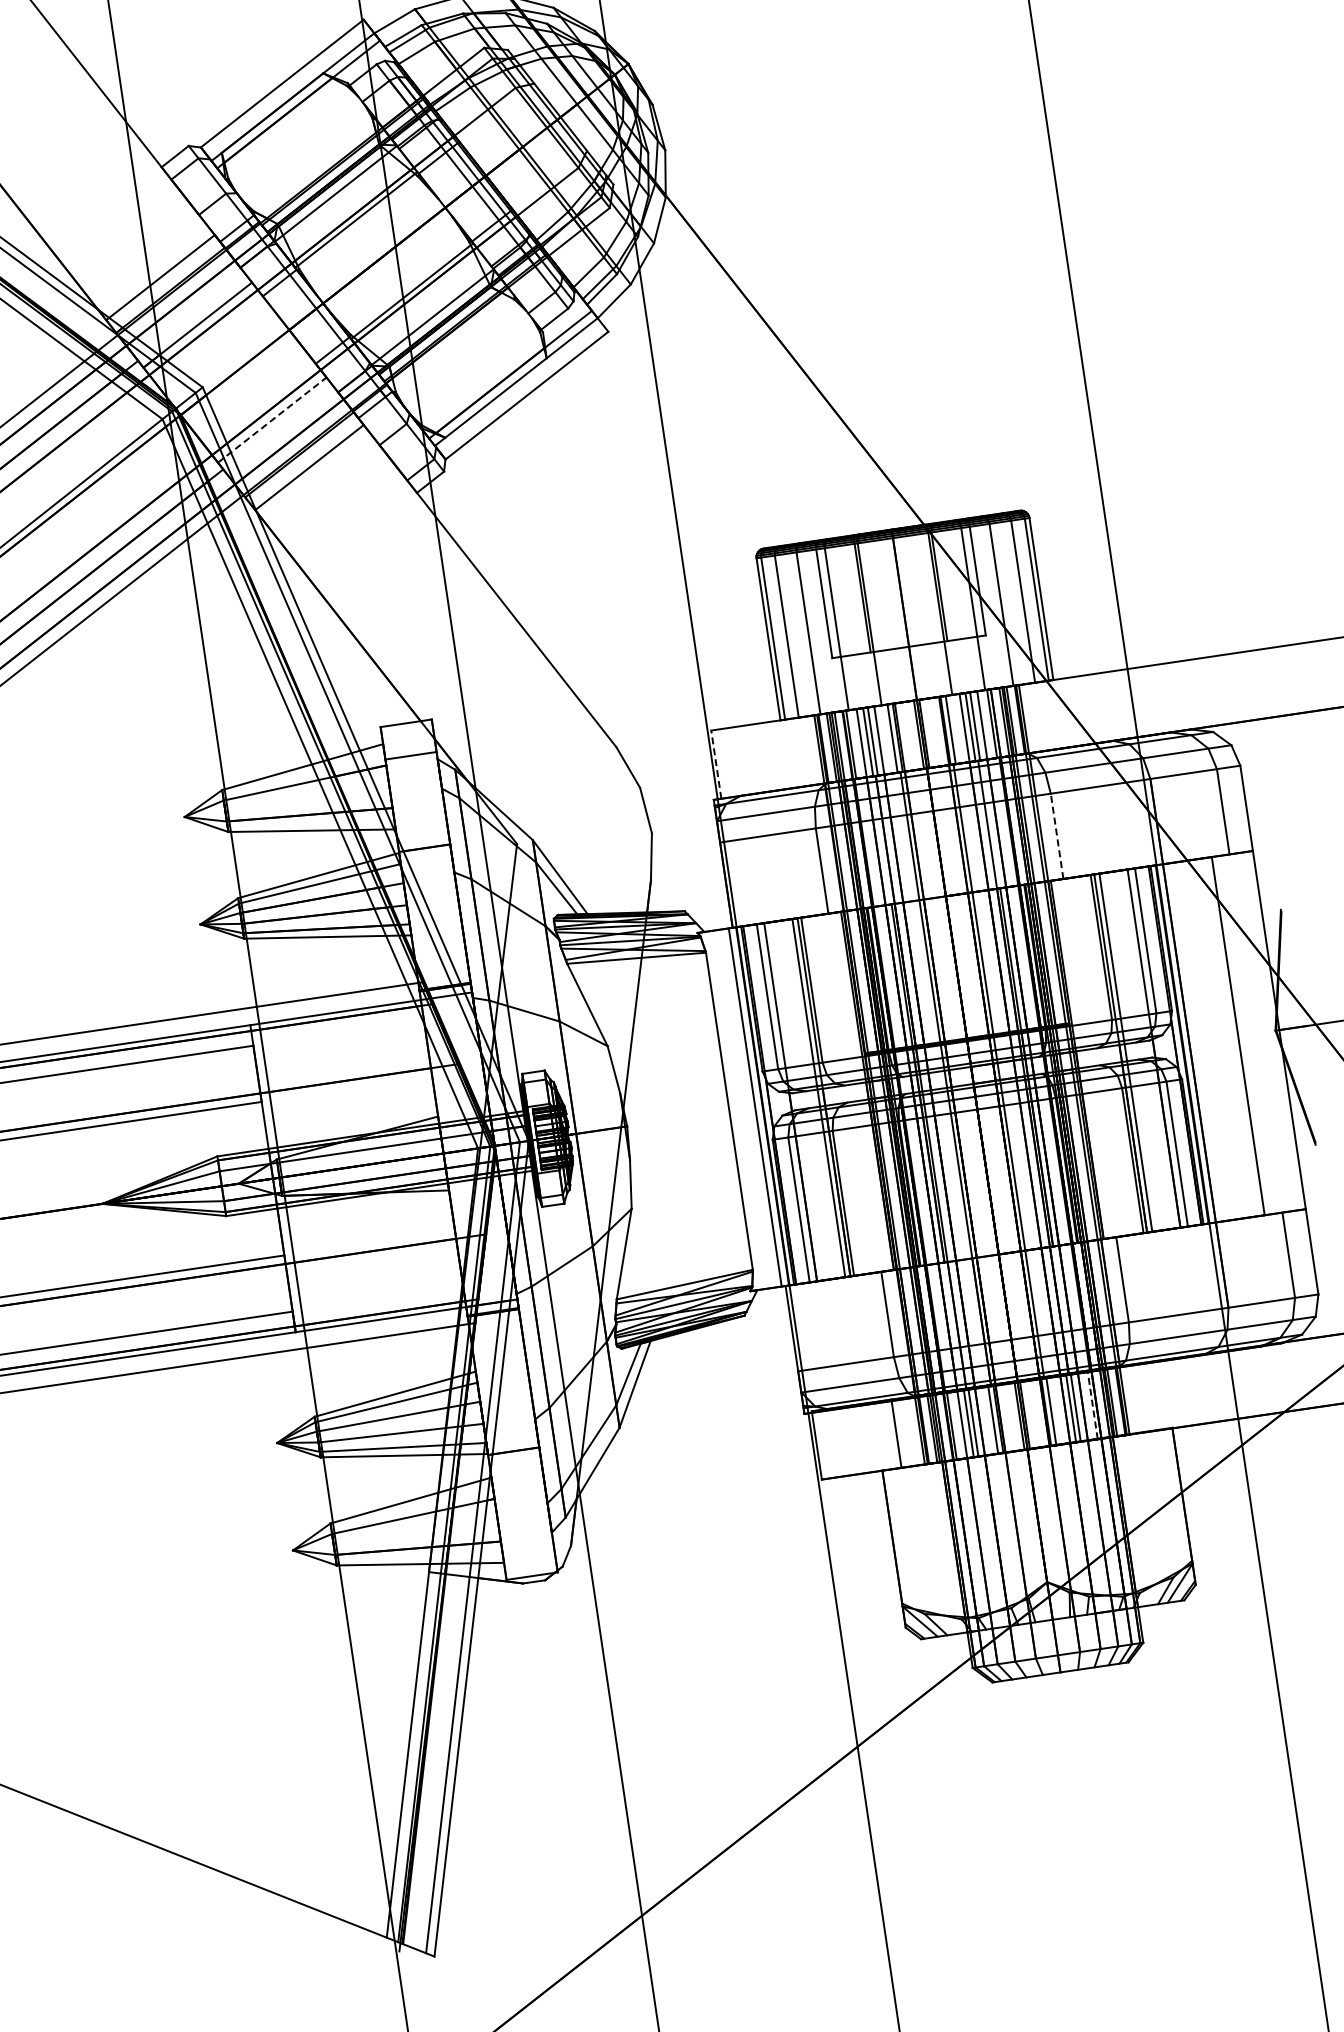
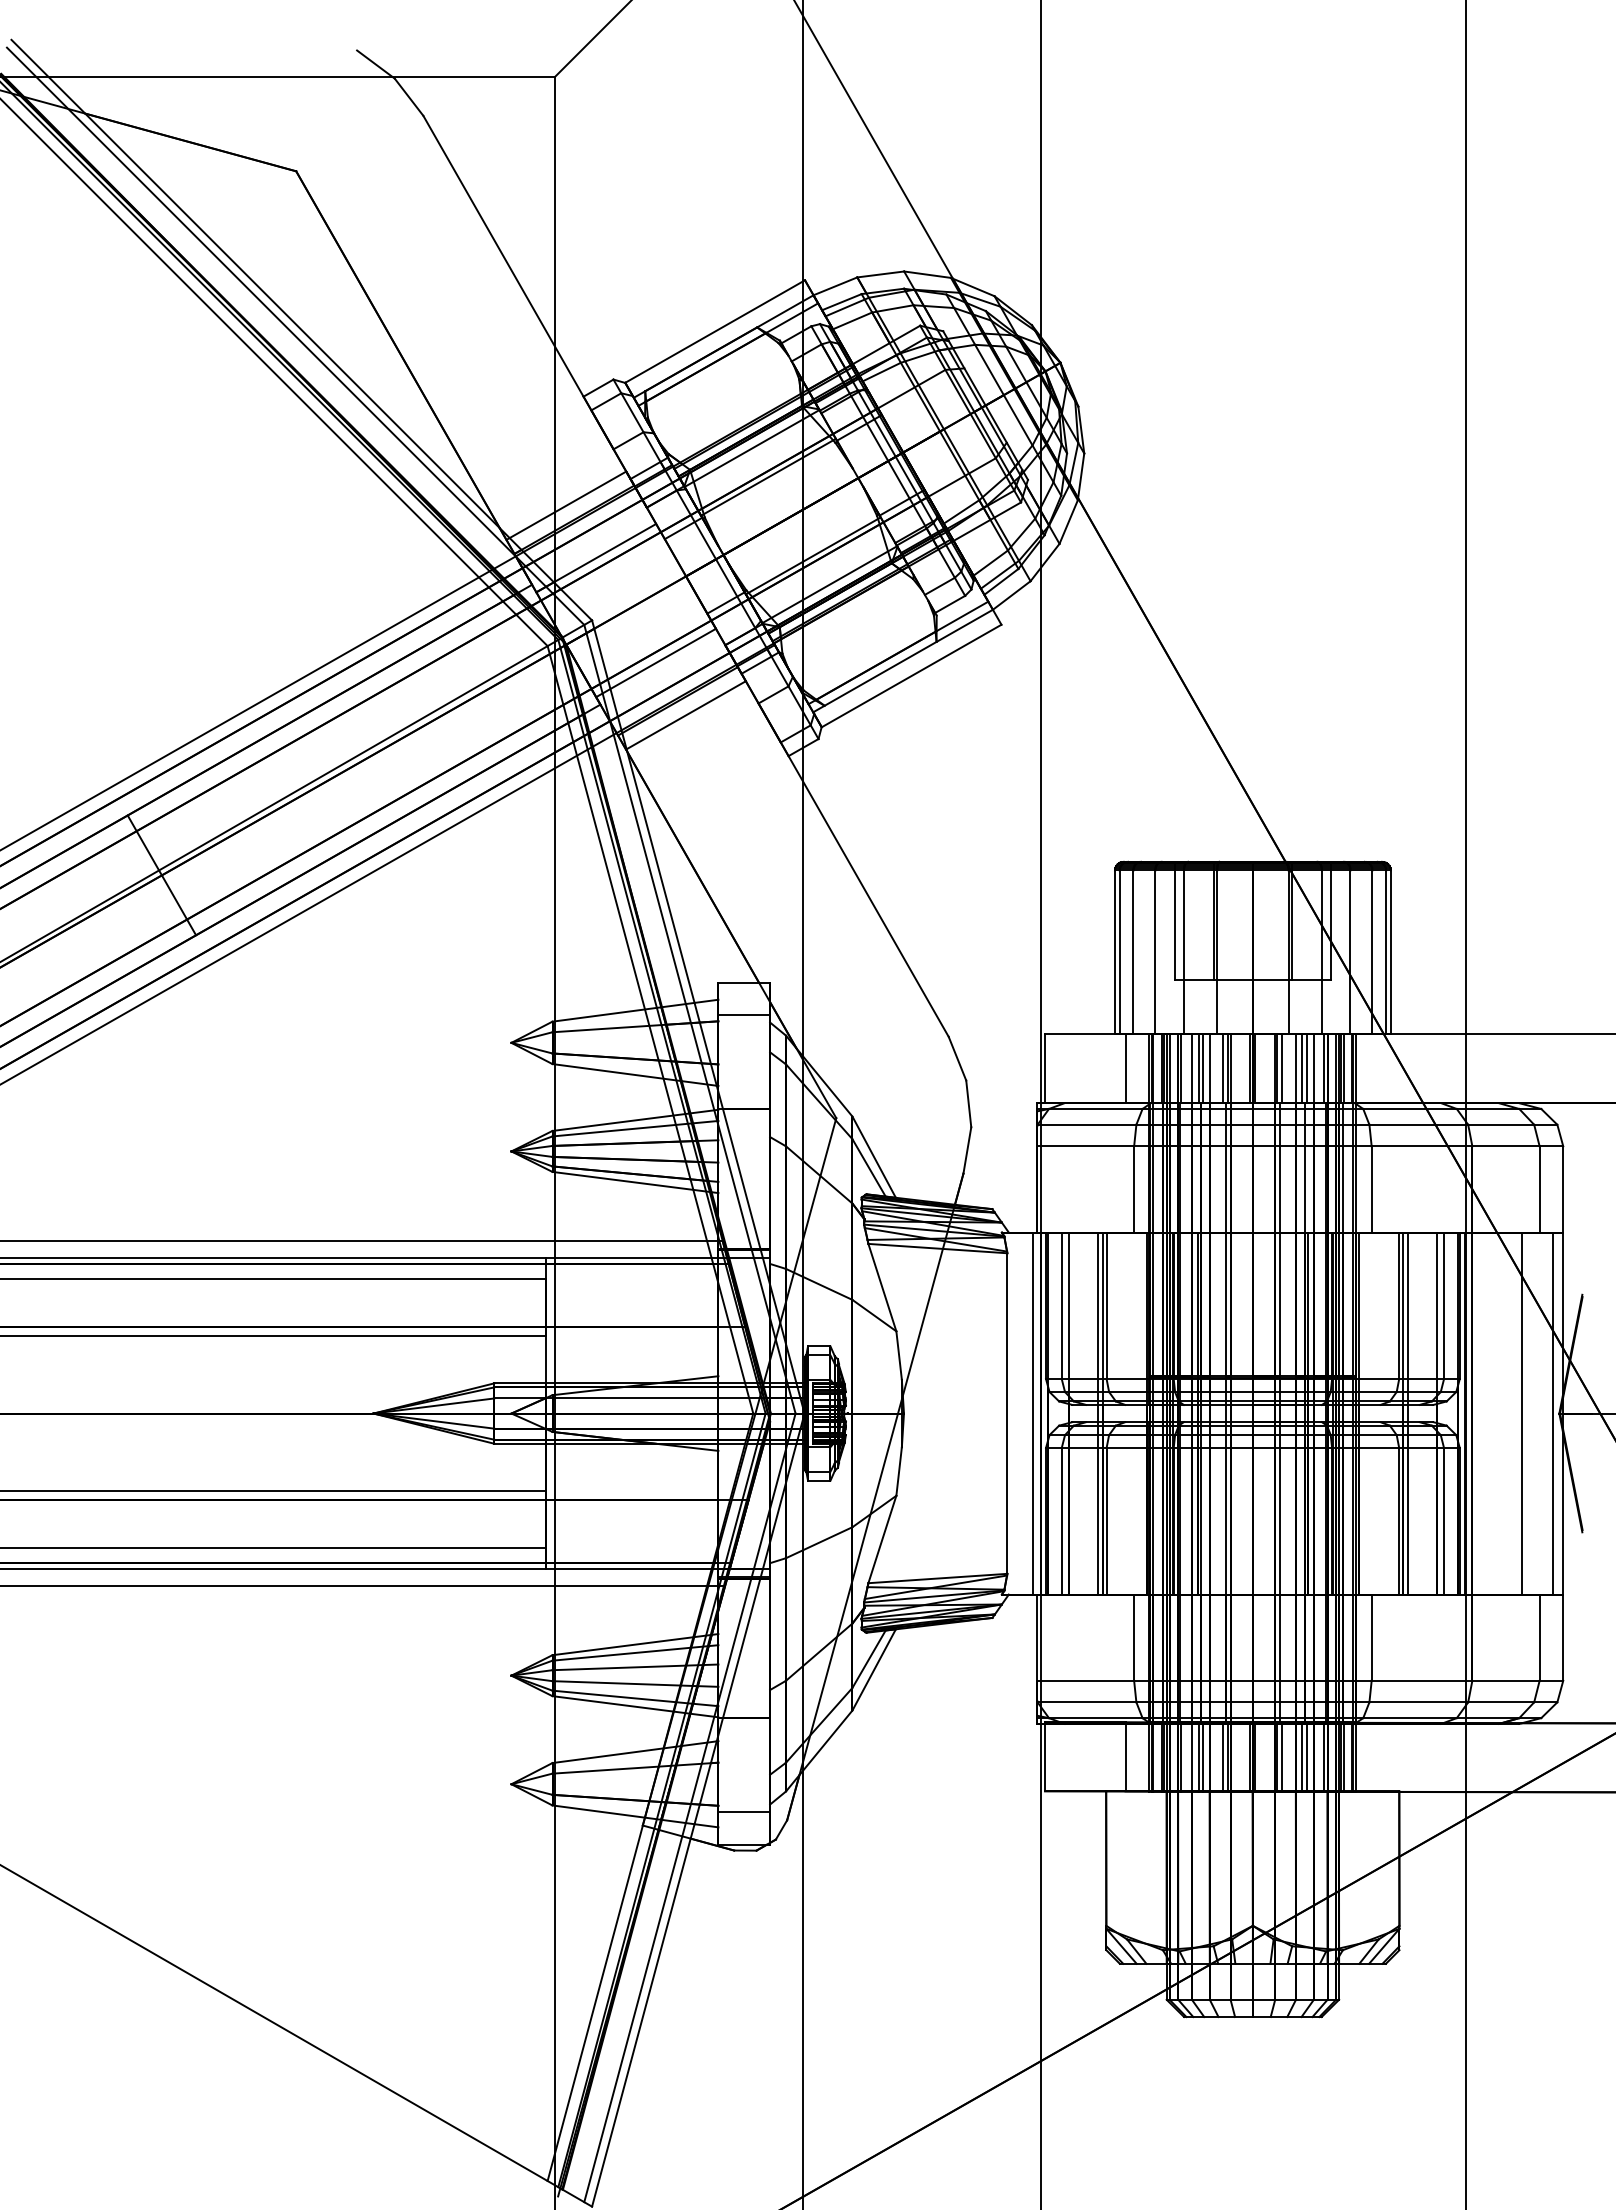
line: (272, 419) -> (656, 662), dashed -> solid
line: (795, 752) -> (1125, 1068), added
line: (716, 764) -> (1045, 1068), dashed -> solid
line: (1056, 835) -> (1371, 1188), dashed -> solid
line: (1268, 1031) -> (1552, 1413), added
line: (1092, 1404) -> (1323, 1756), dashed -> solid
line: (527, 1543) -> (744, 1811), added

